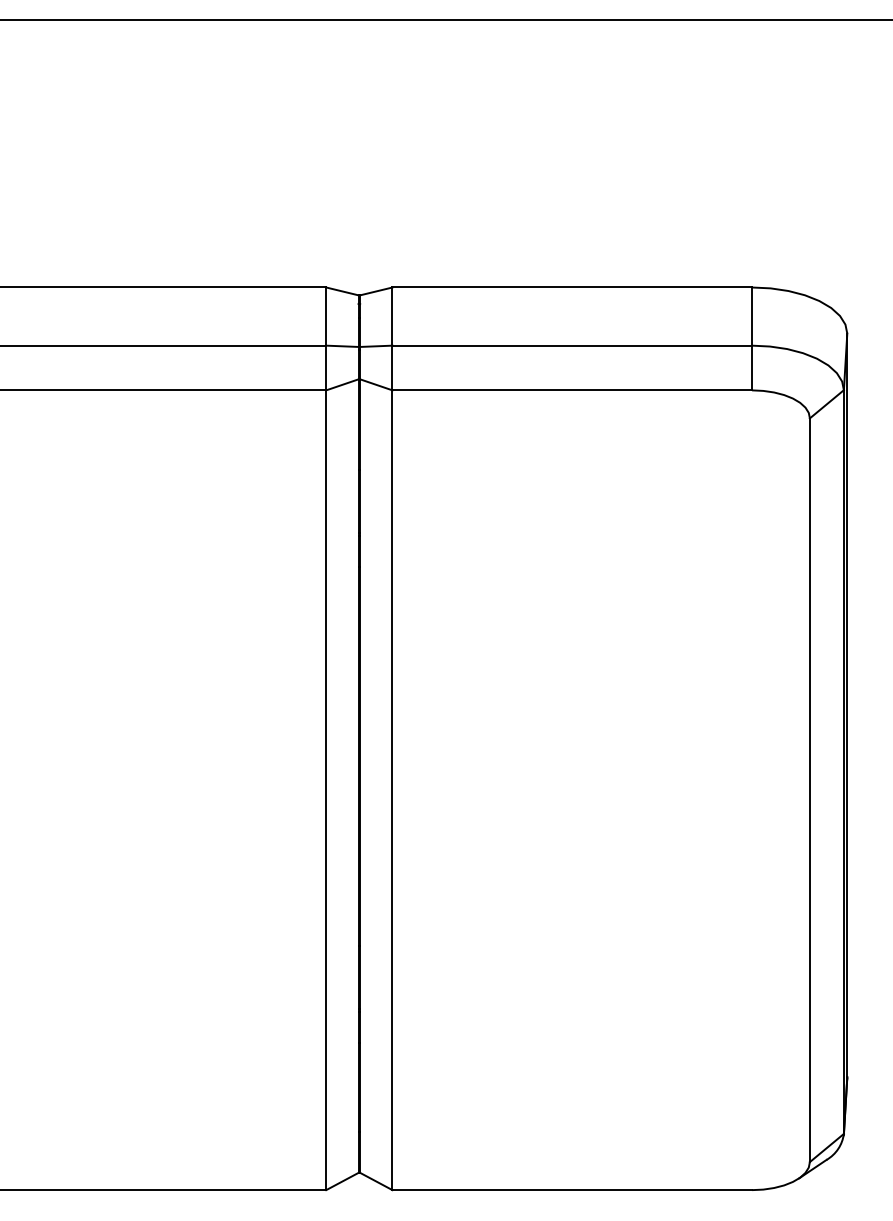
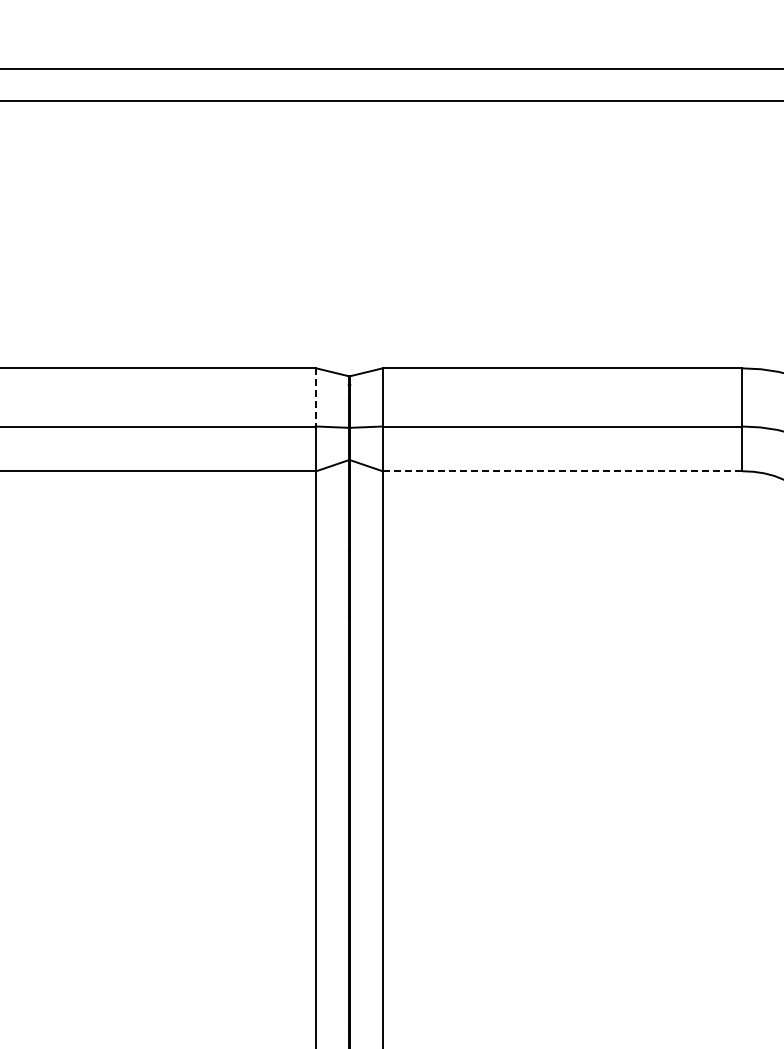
line: (326, 317) -> (316, 398), solid -> dashed
line: (572, 390) -> (562, 471), solid -> dashed

